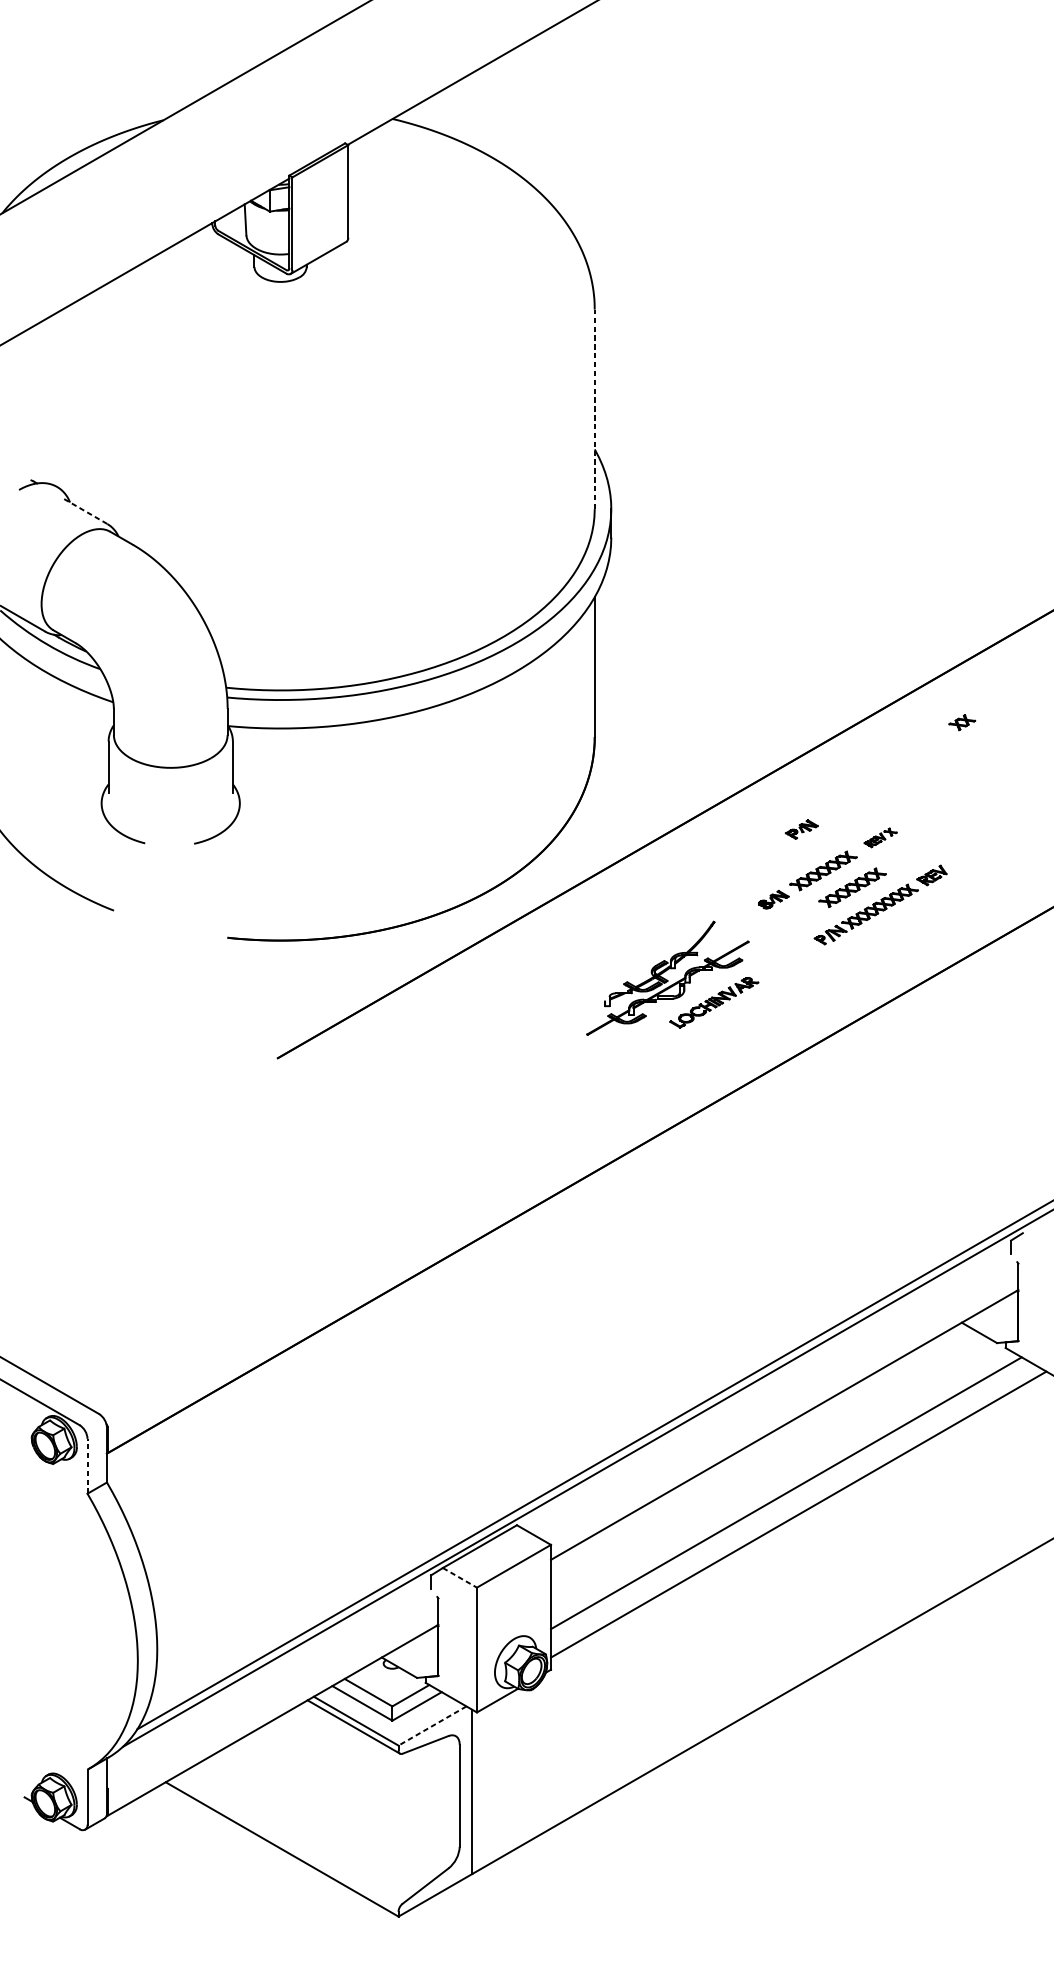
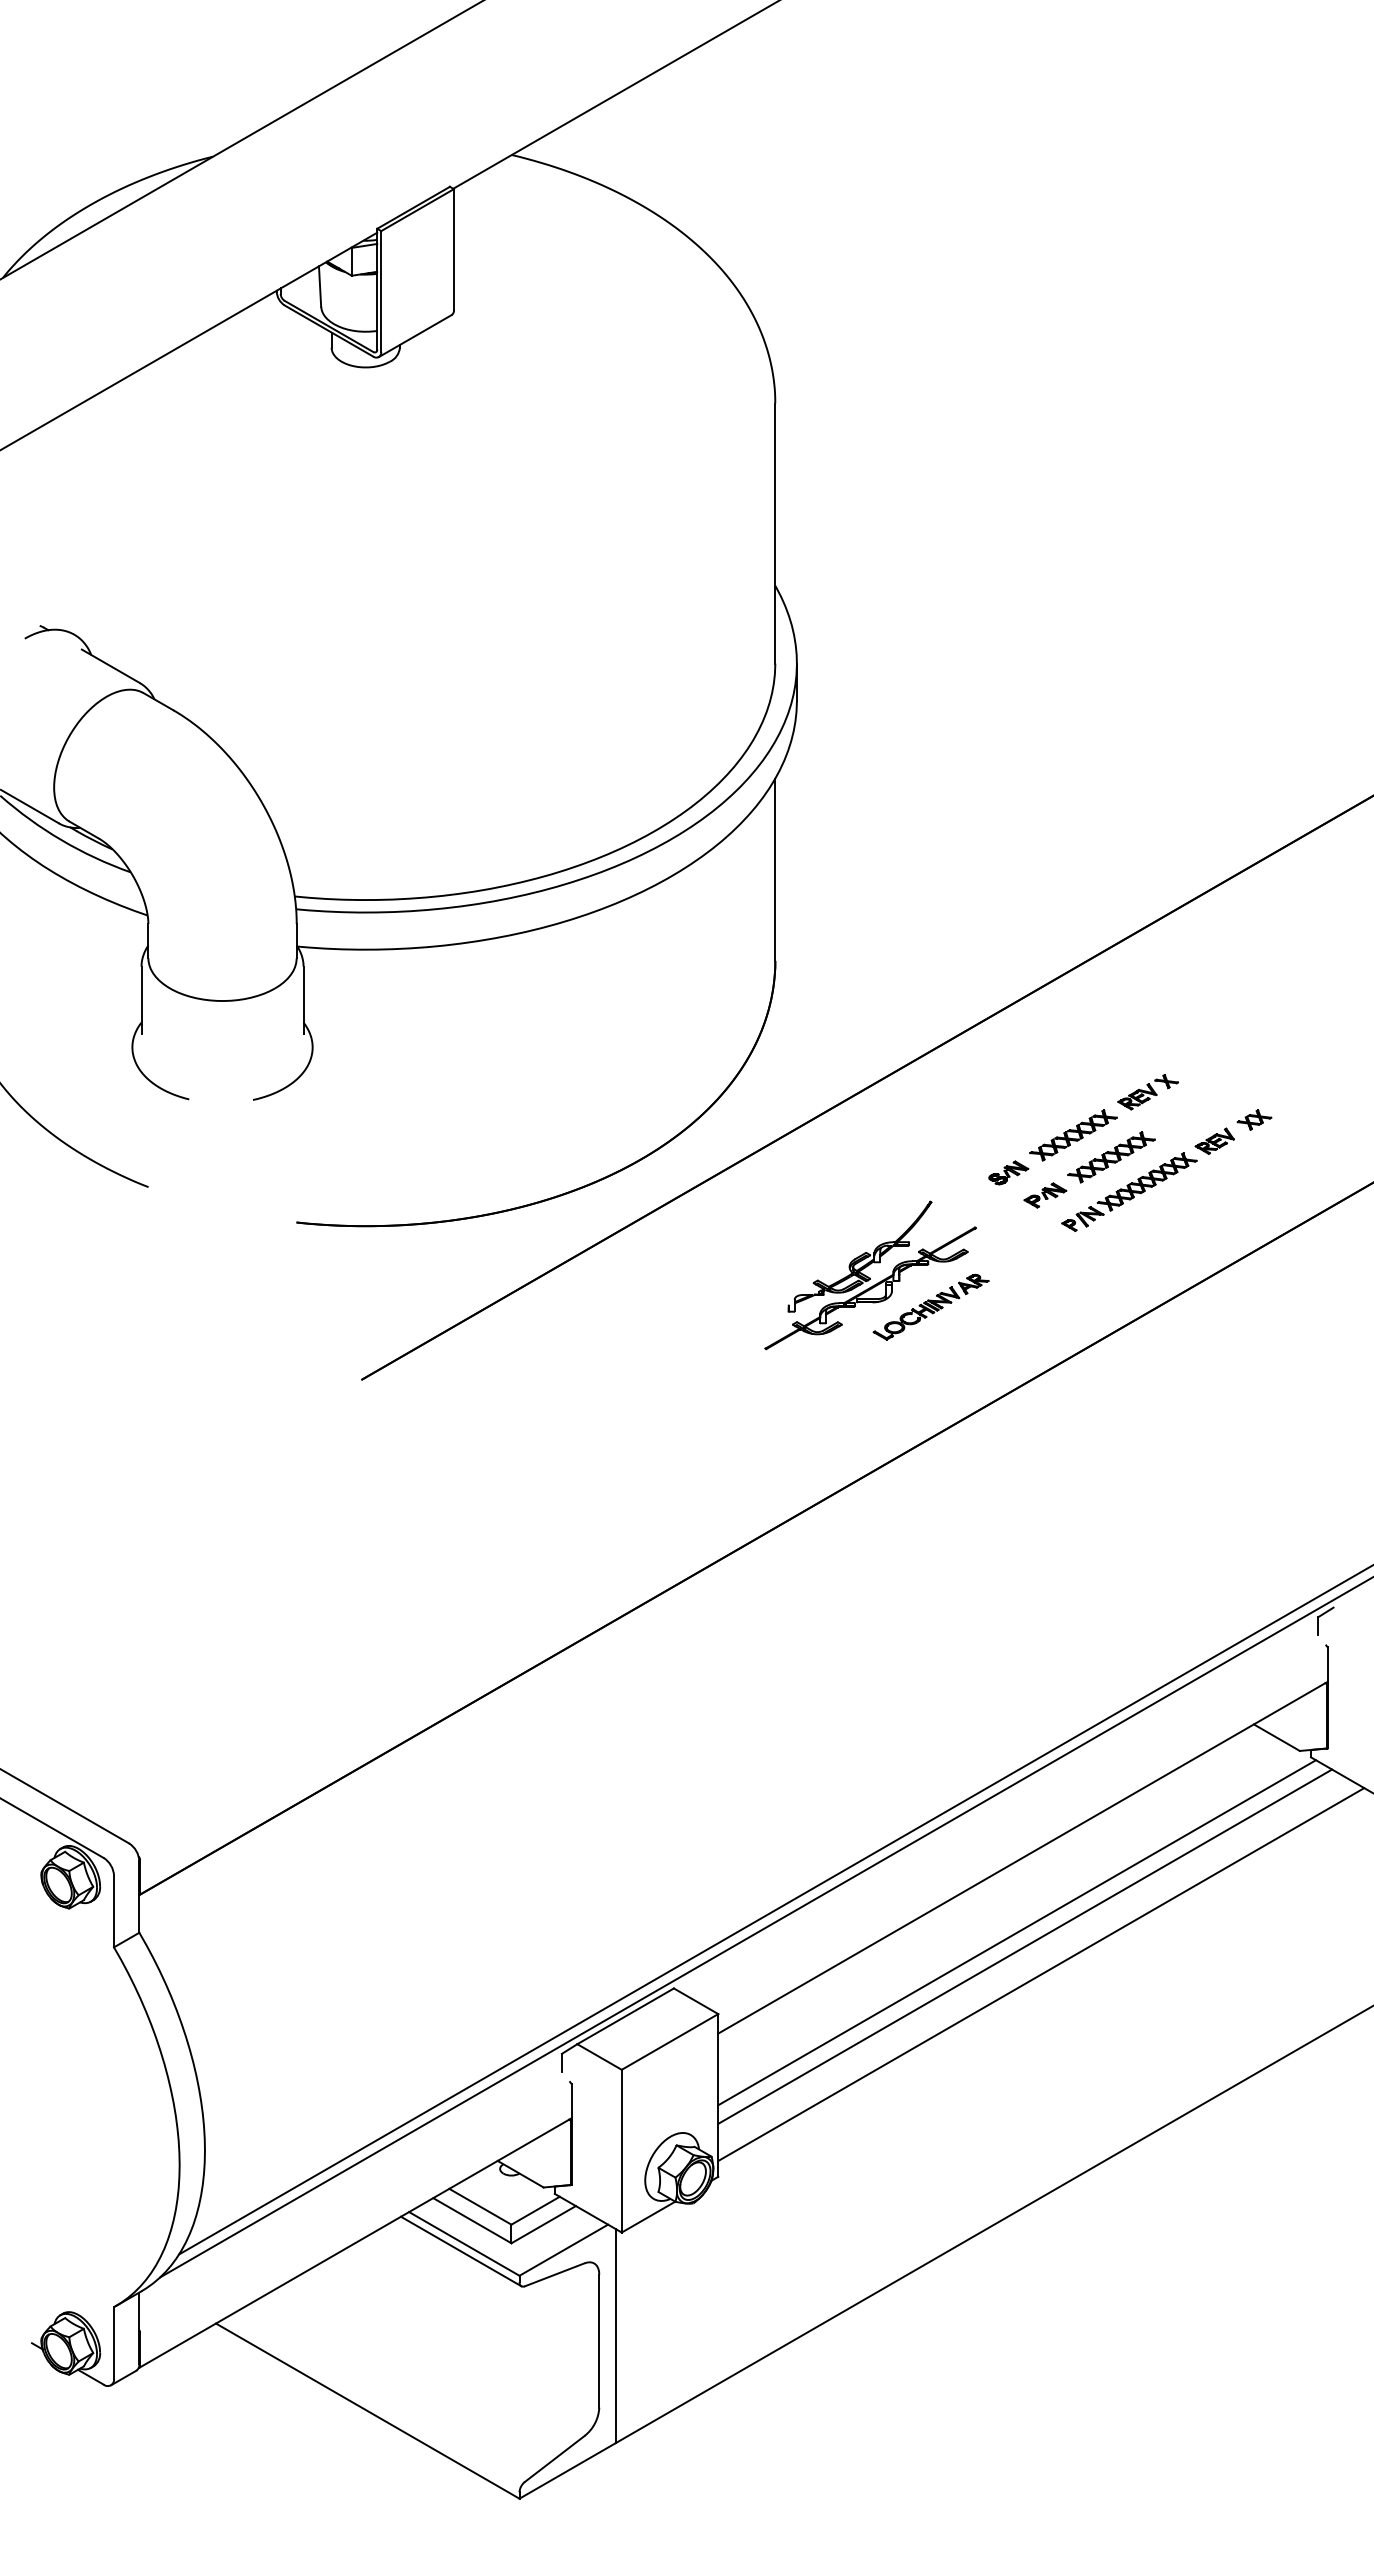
line: (594, 409) -> (775, 533), dashed -> solid
line: (84, 511) -> (110, 666), dashed -> solid
part: (962, 722) -> (1254, 1119), moved
part: (801, 829) -> (1045, 1195), moved
part: (880, 838) -> (1147, 1092), size x1.43
line: (87, 1466) -> (114, 1911), dashed -> solid
line: (779, 1482) -> (1016, 1932), added
line: (459, 1578) -> (599, 2057), dashed -> solid
line: (432, 1726) -> (563, 2250), dashed -> solid

